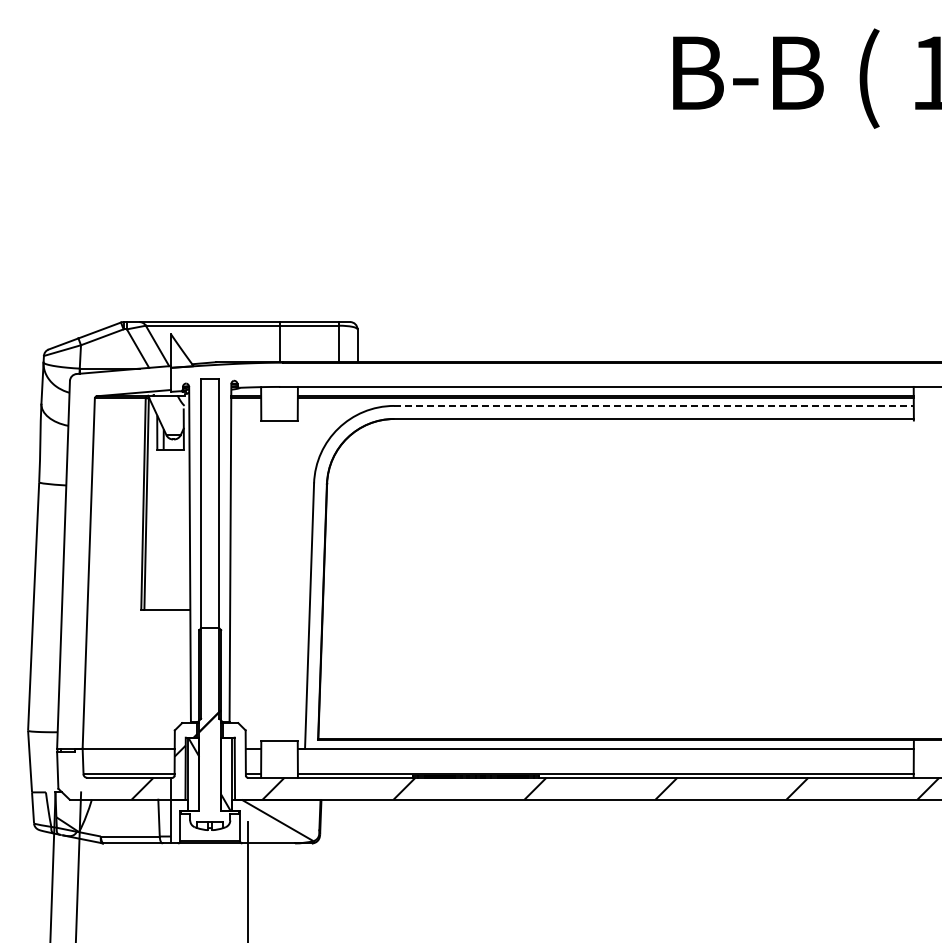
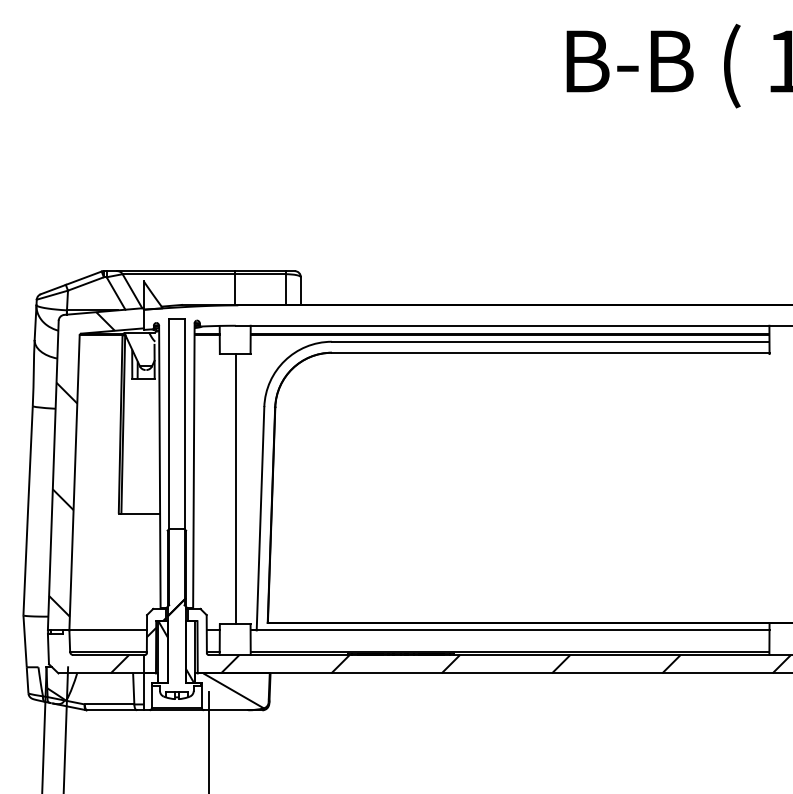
line: (654, 405) -> (551, 341), dashed -> solid
hatch: (97, 551) -> (81, 464), added
line: (280, 580) -> (236, 488), added

